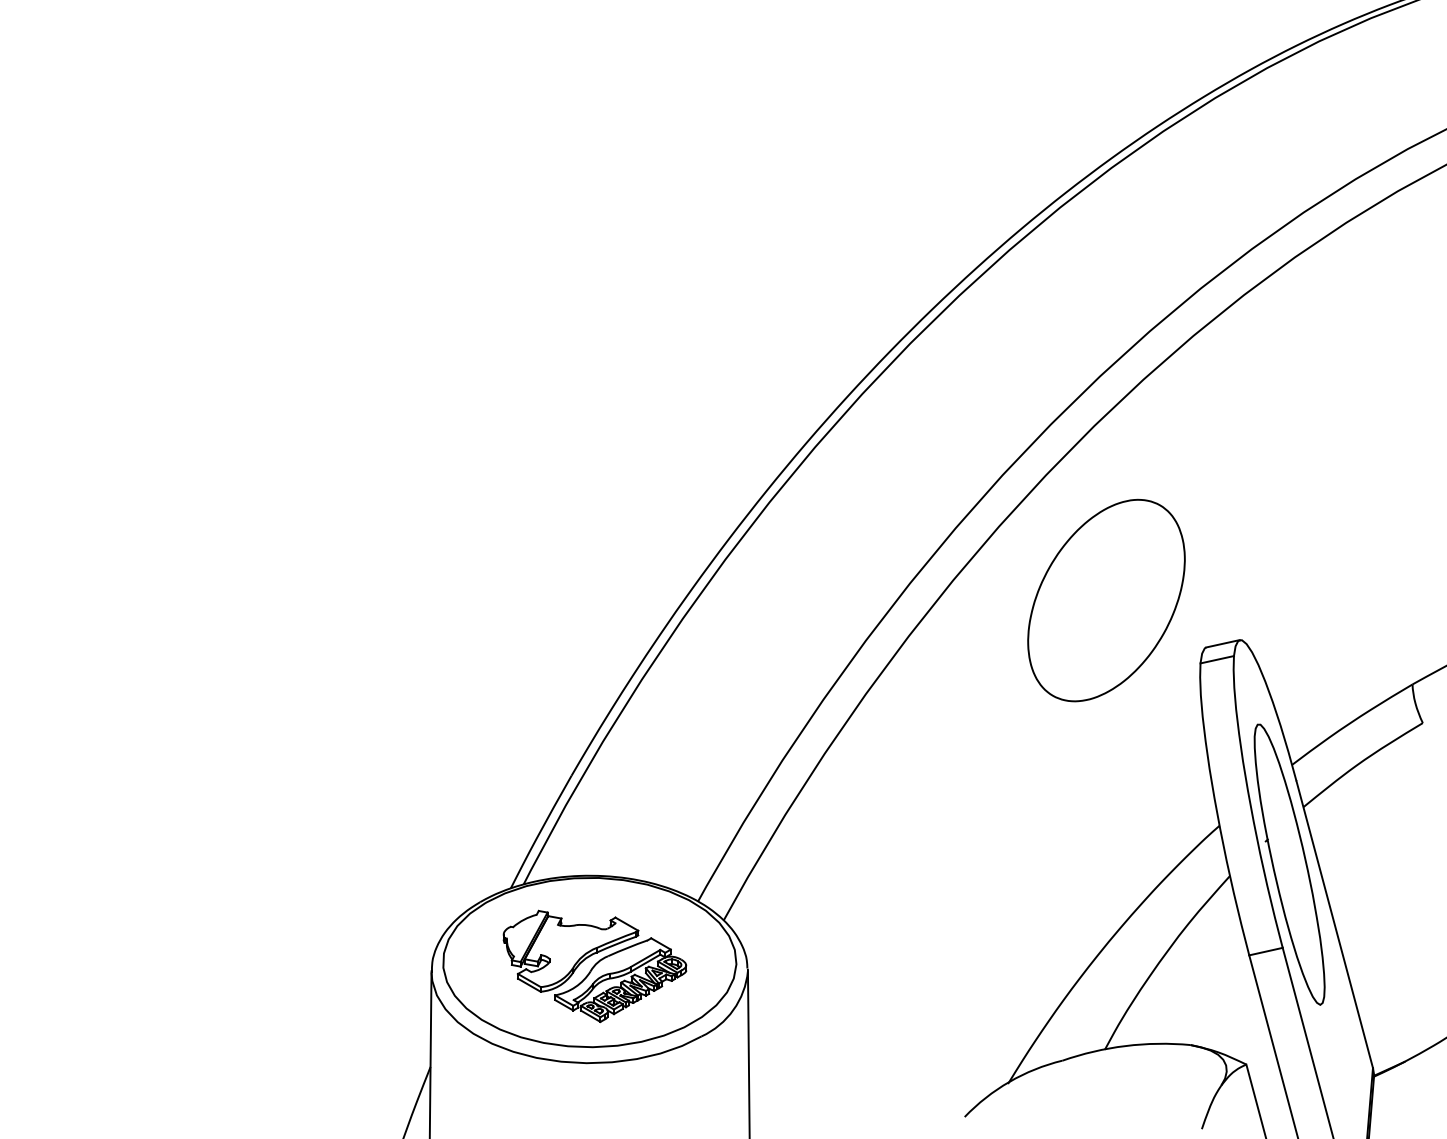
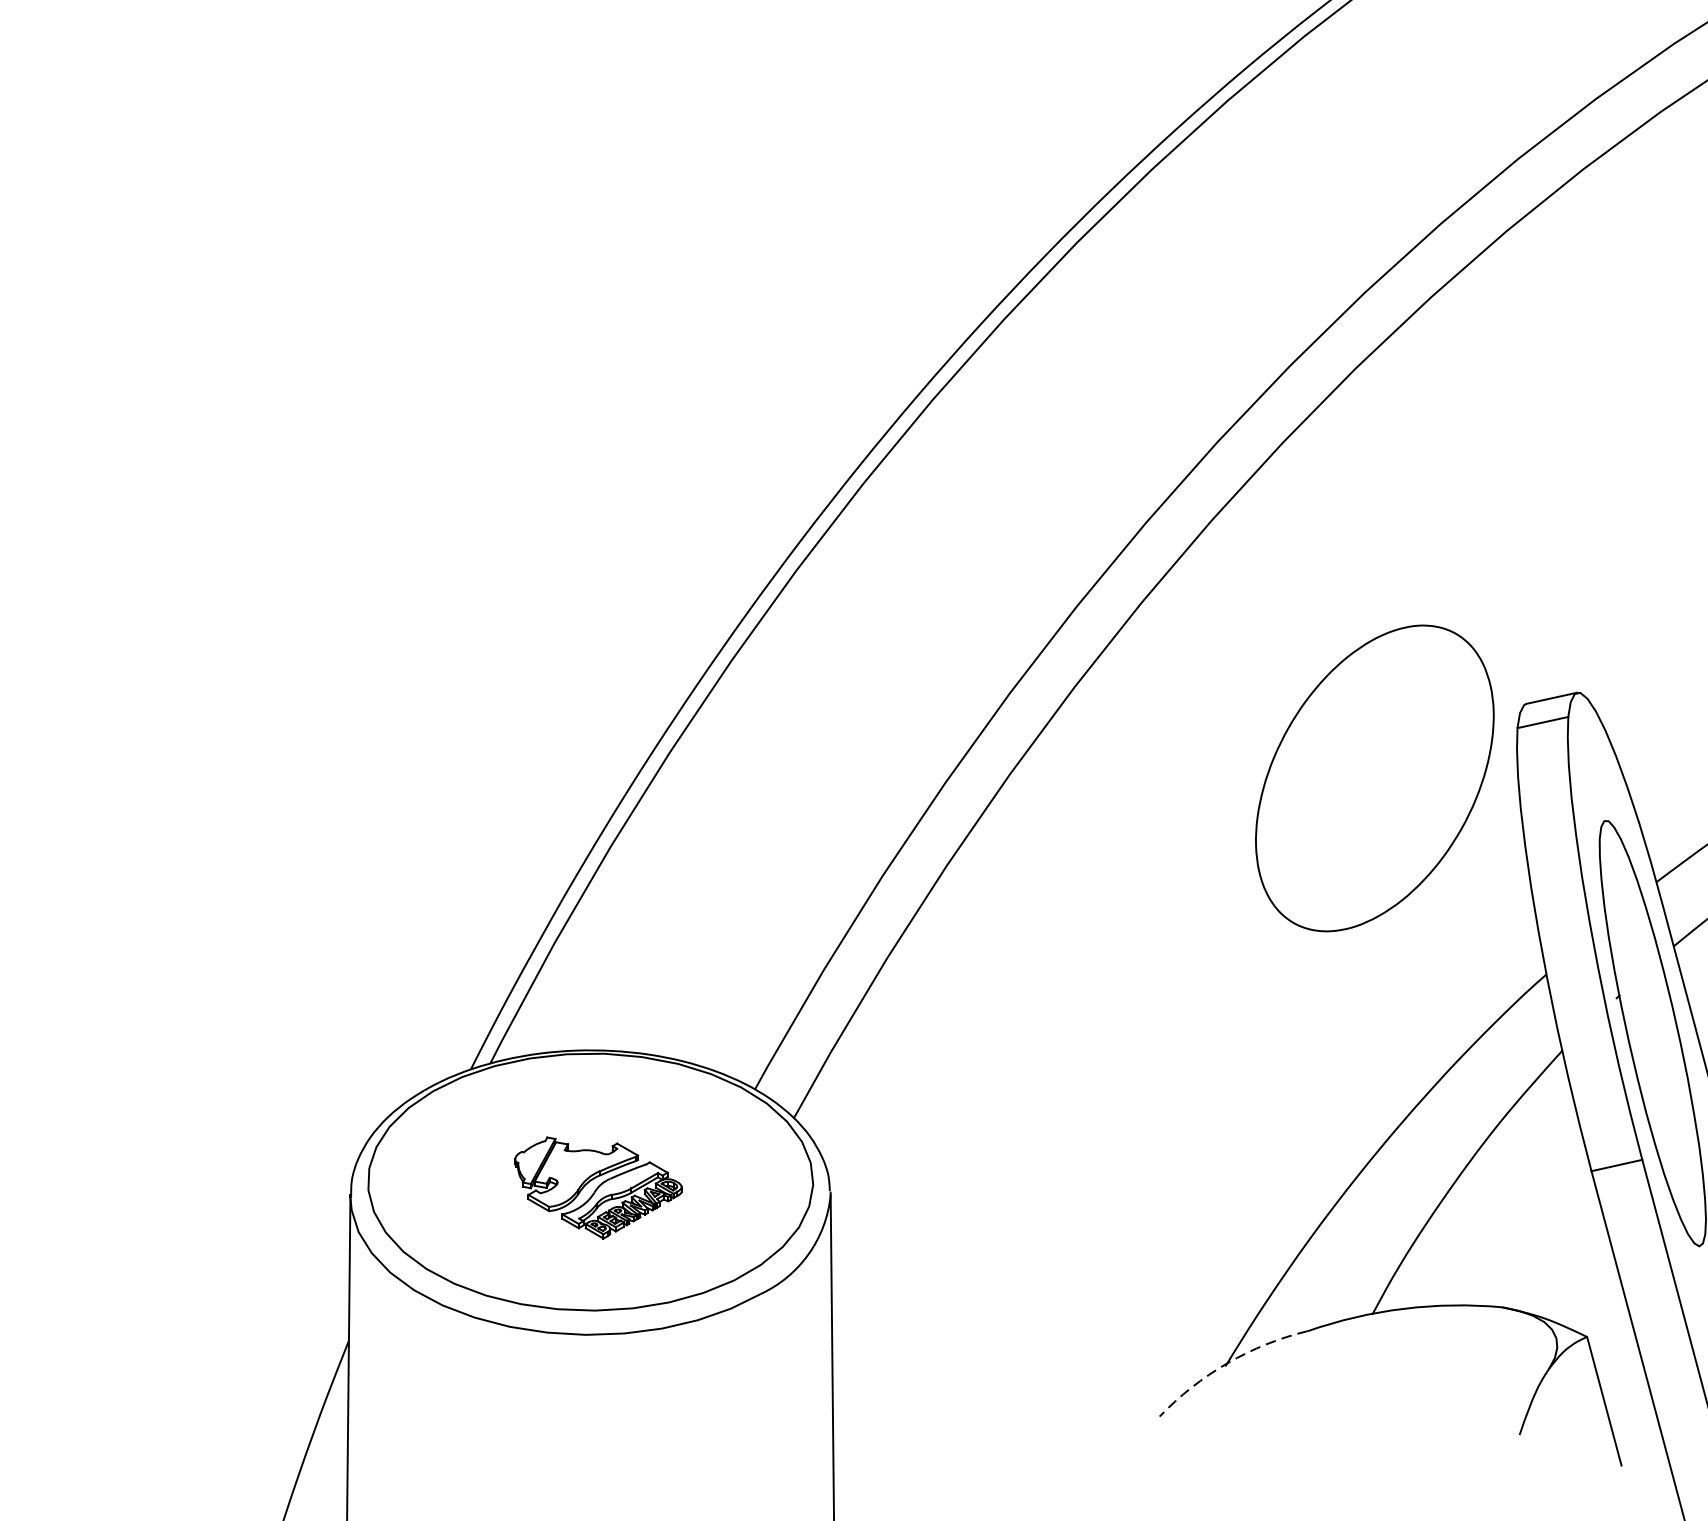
part: (1106, 600) -> (1374, 778), moved
part: (594, 966) -> (597, 1188), size x0.6
arc: (1009, 1081) -> (1227, 1362), solid -> dashed

